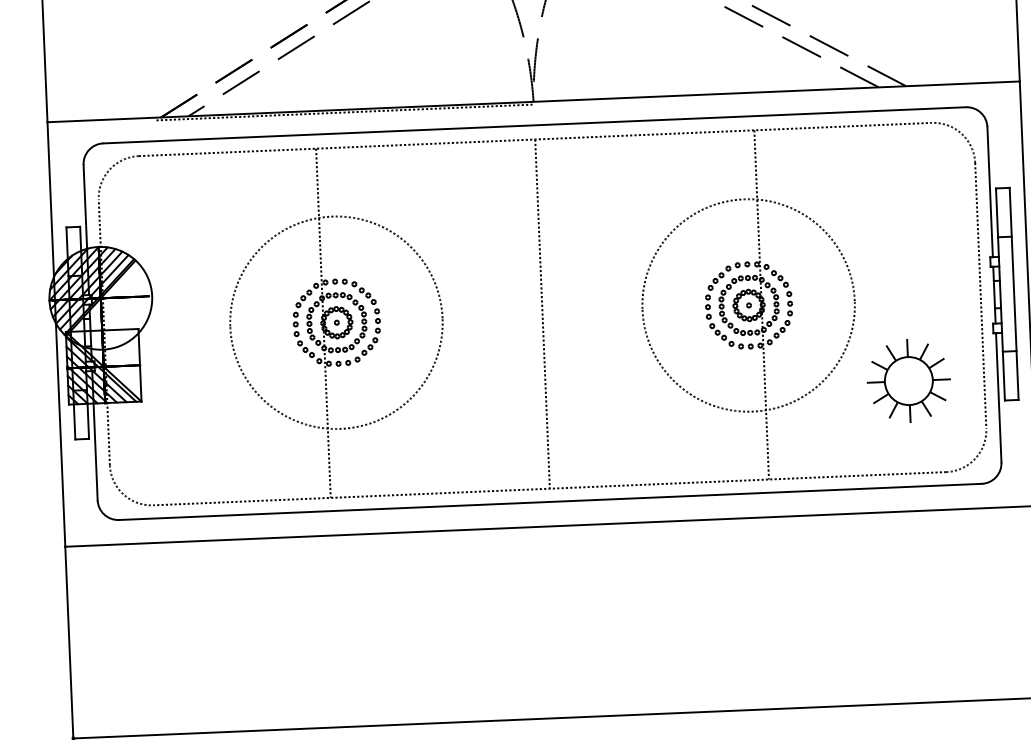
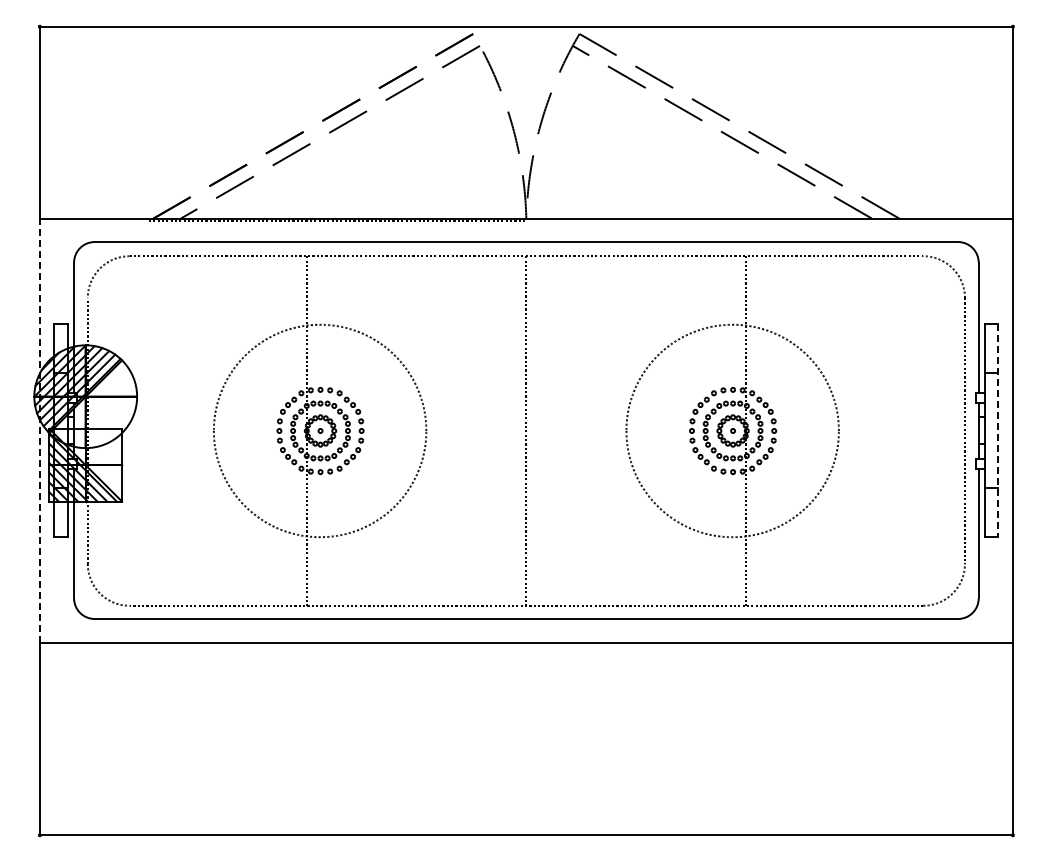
line: (1014, 294) -> (998, 431), solid -> dashed
line: (56, 334) -> (39, 430), solid -> dashed
part: (908, 380) -> (889, 512), removed

